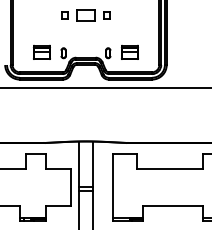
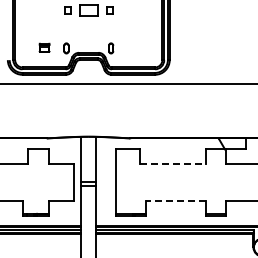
part: (41, 52) -> (44, 47), size x0.6
part: (129, 52) -> (132, 47), removed
line: (169, 169) -> (172, 164), solid -> dashed
line: (172, 206) -> (175, 201), solid -> dashed

